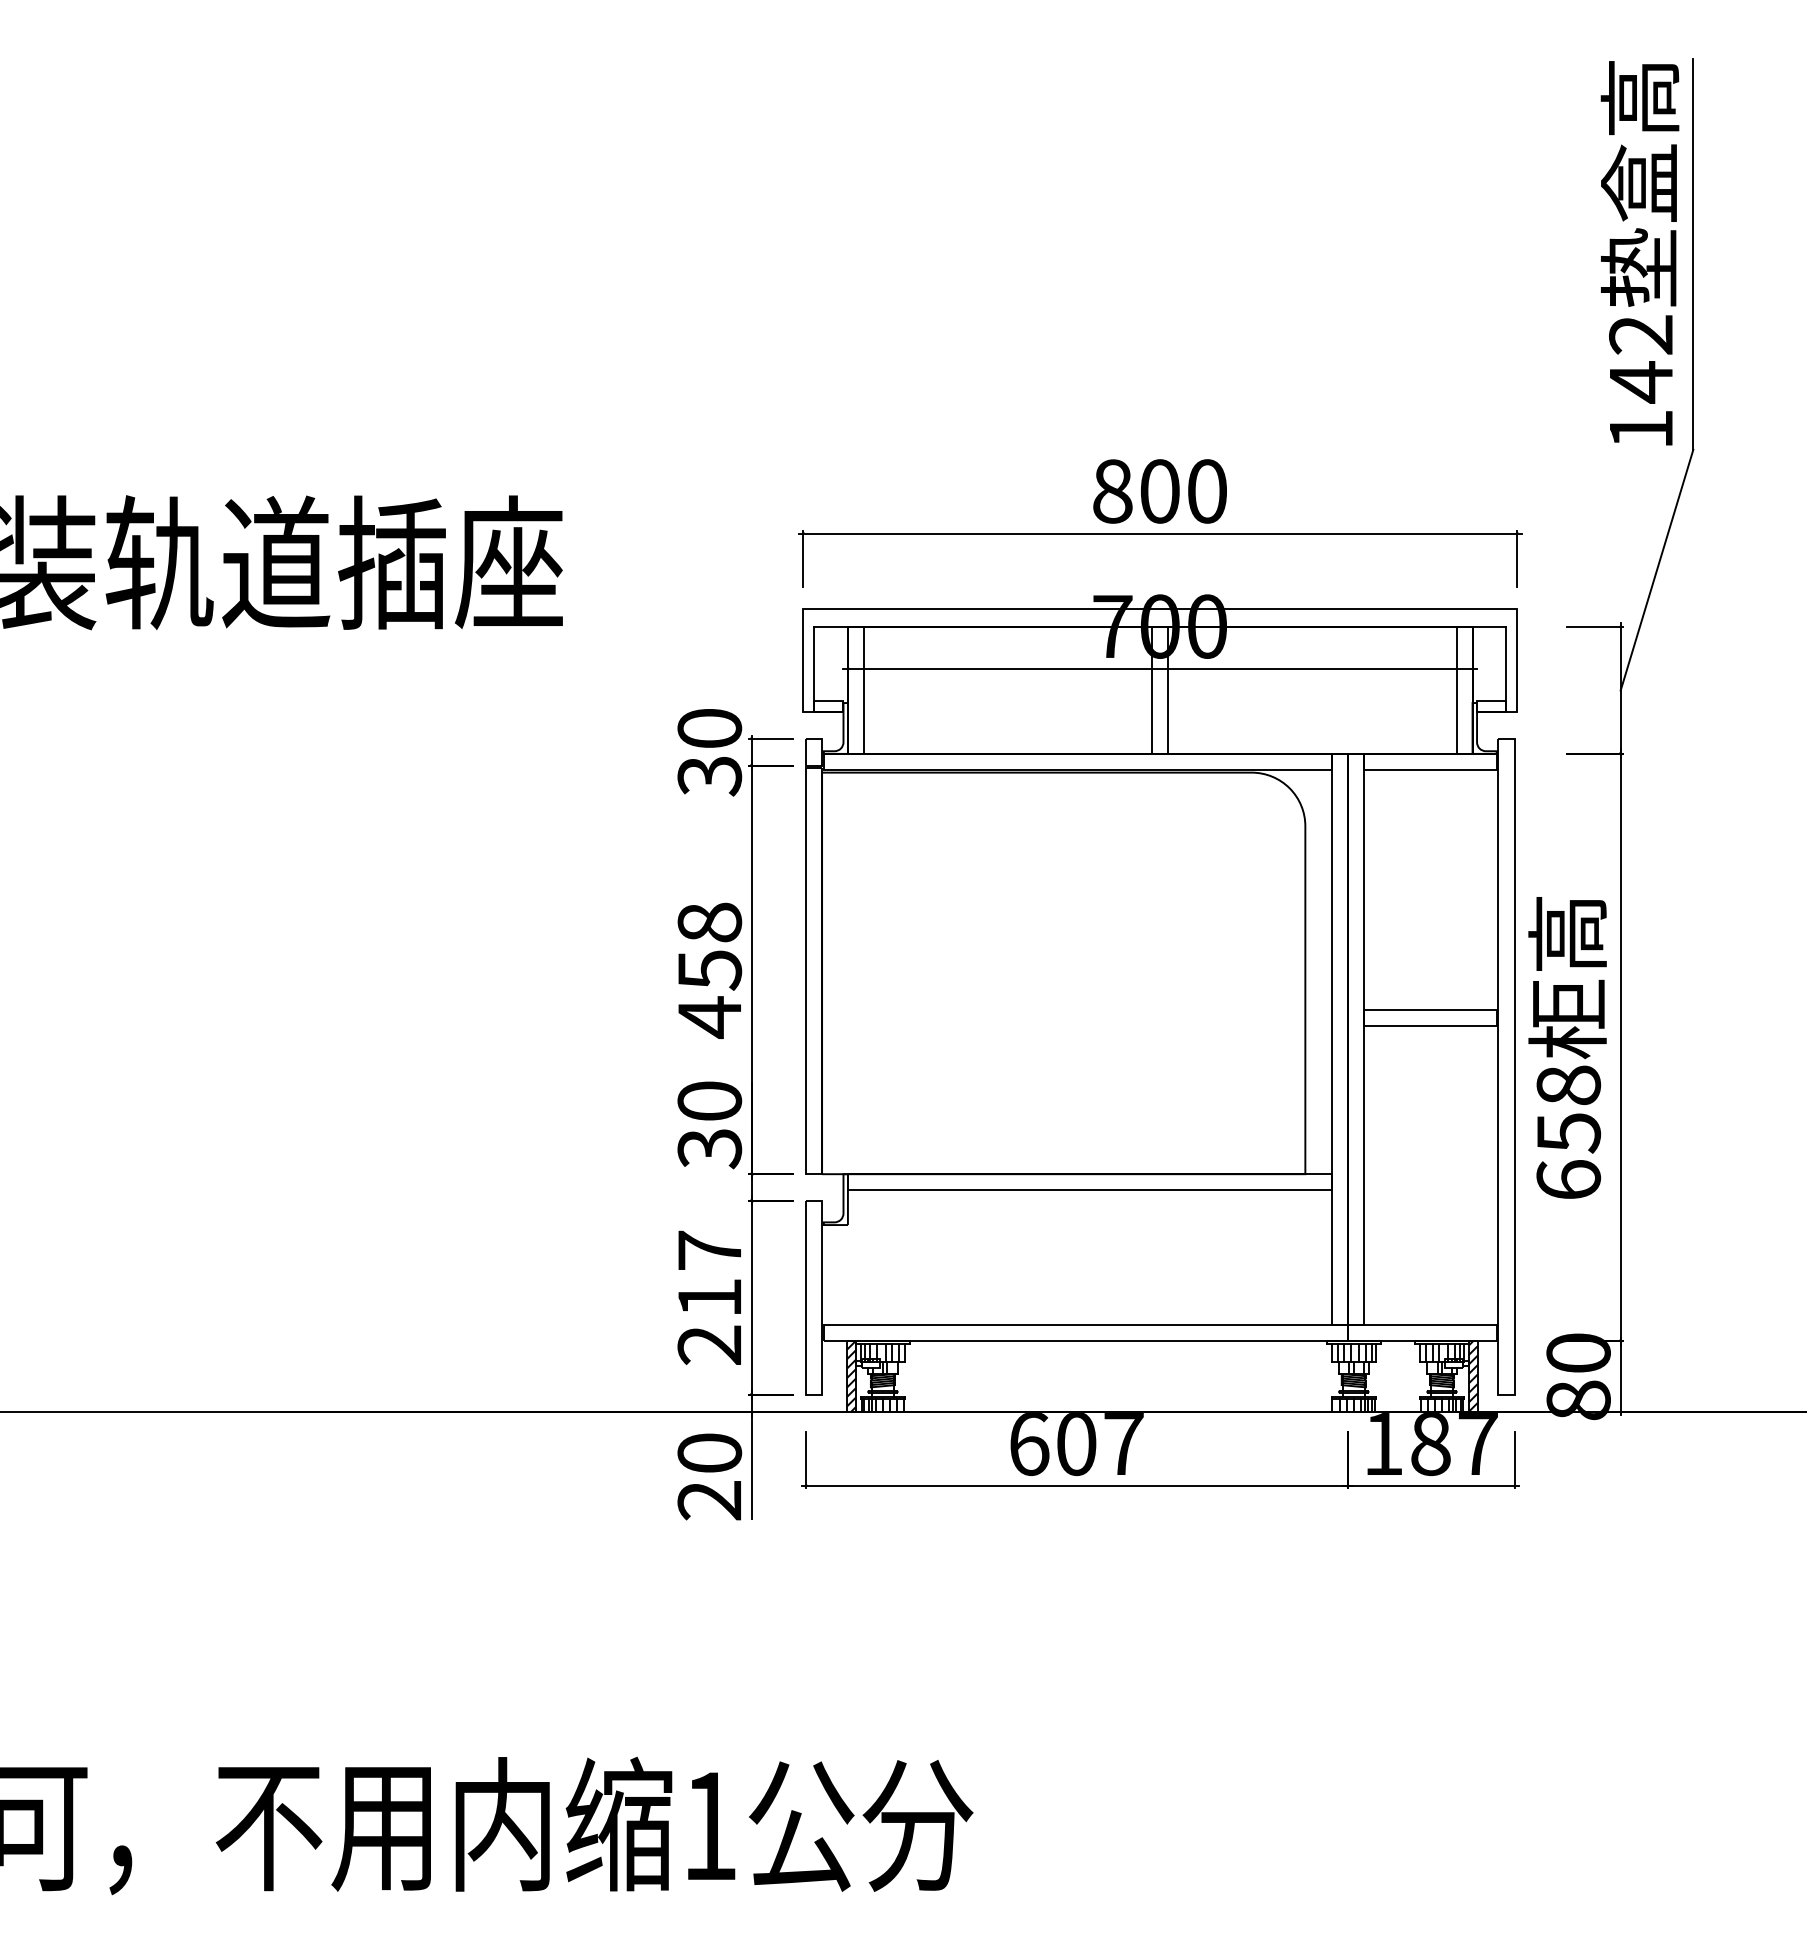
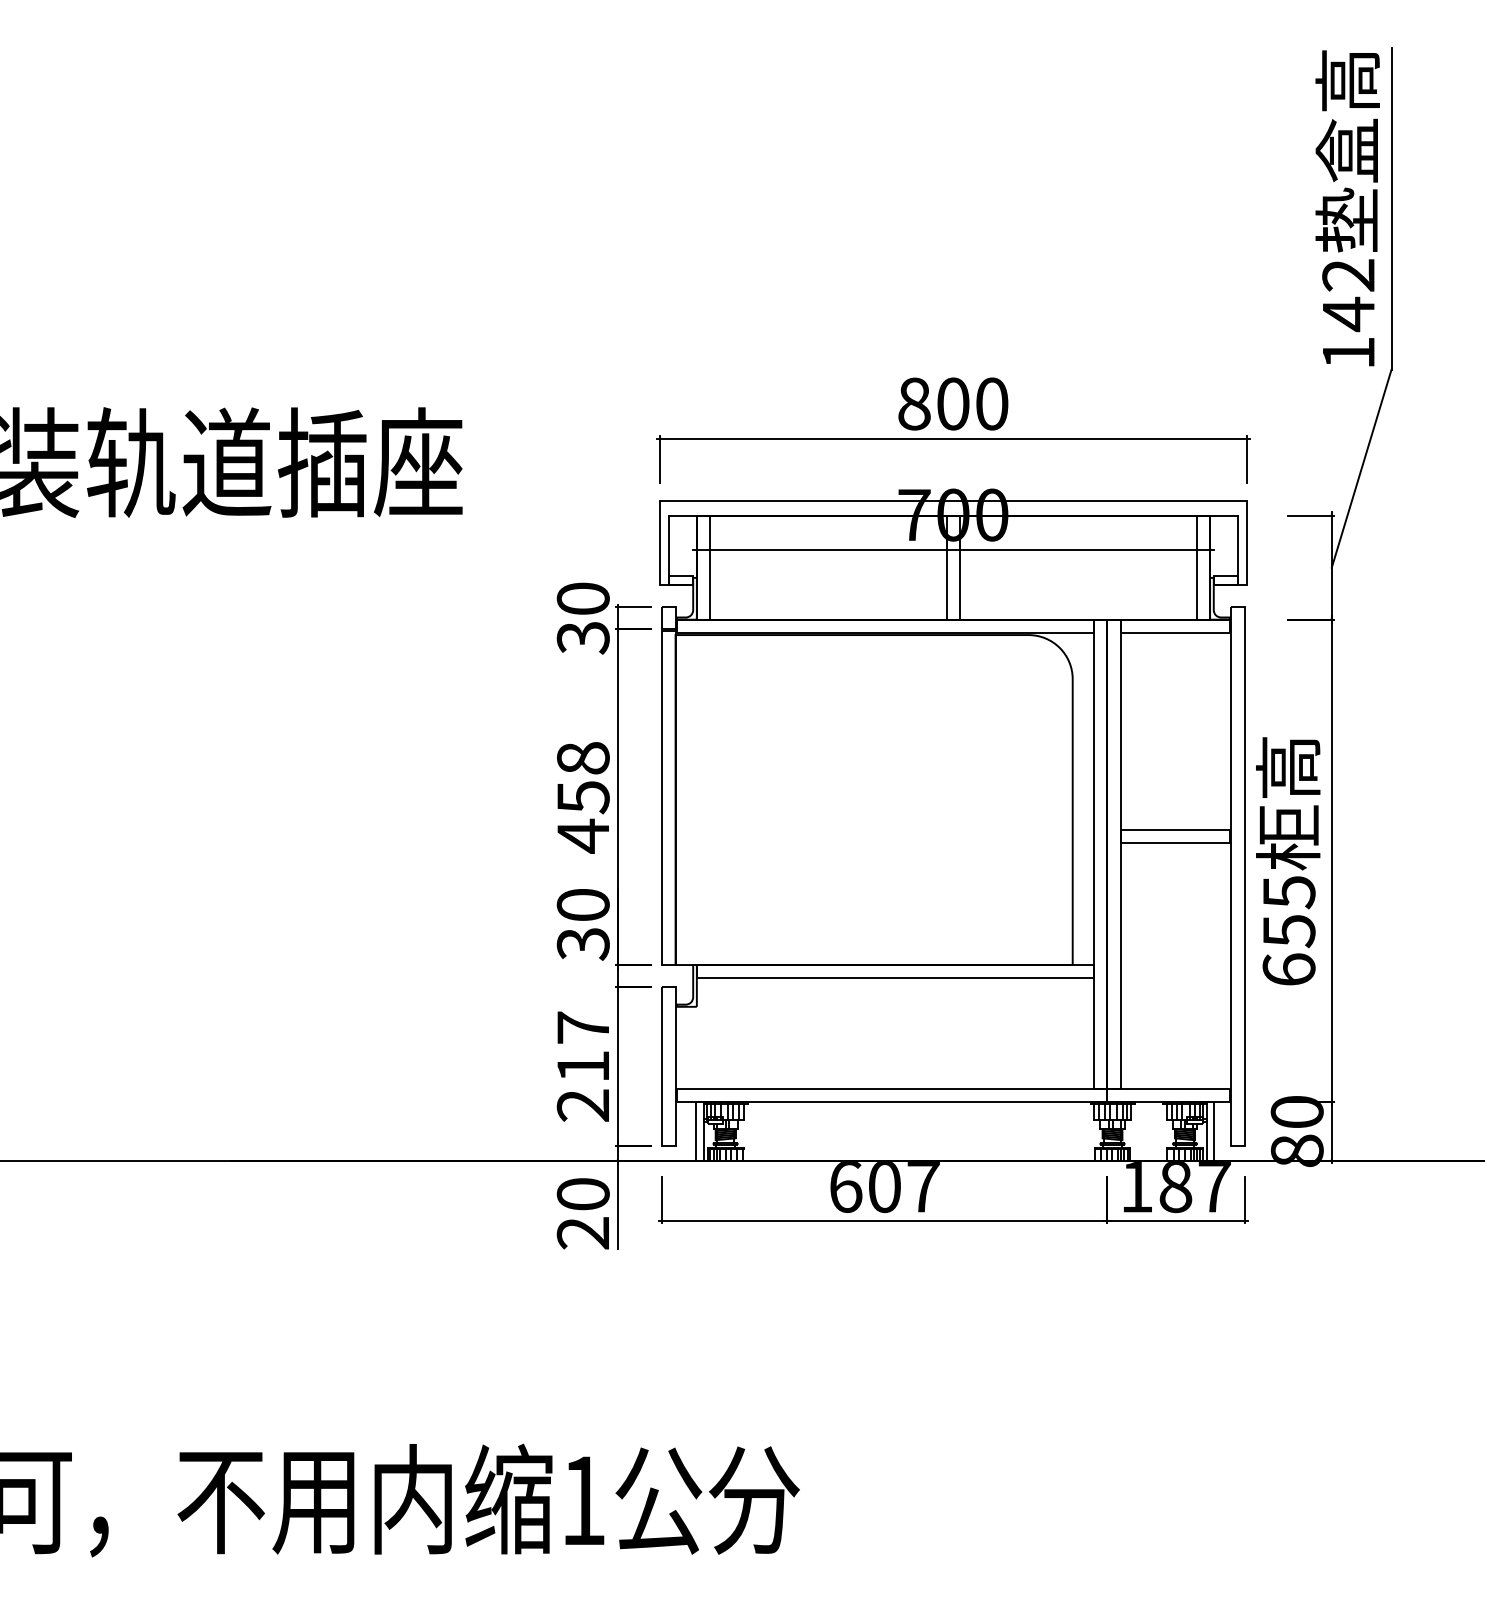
text: (1568, 1085) -> (1288, 892), 658 -> 655
hatch: (851, 1376) -> (699, 1131), removed
hatch: (1472, 1376) -> (1210, 1131), removed

